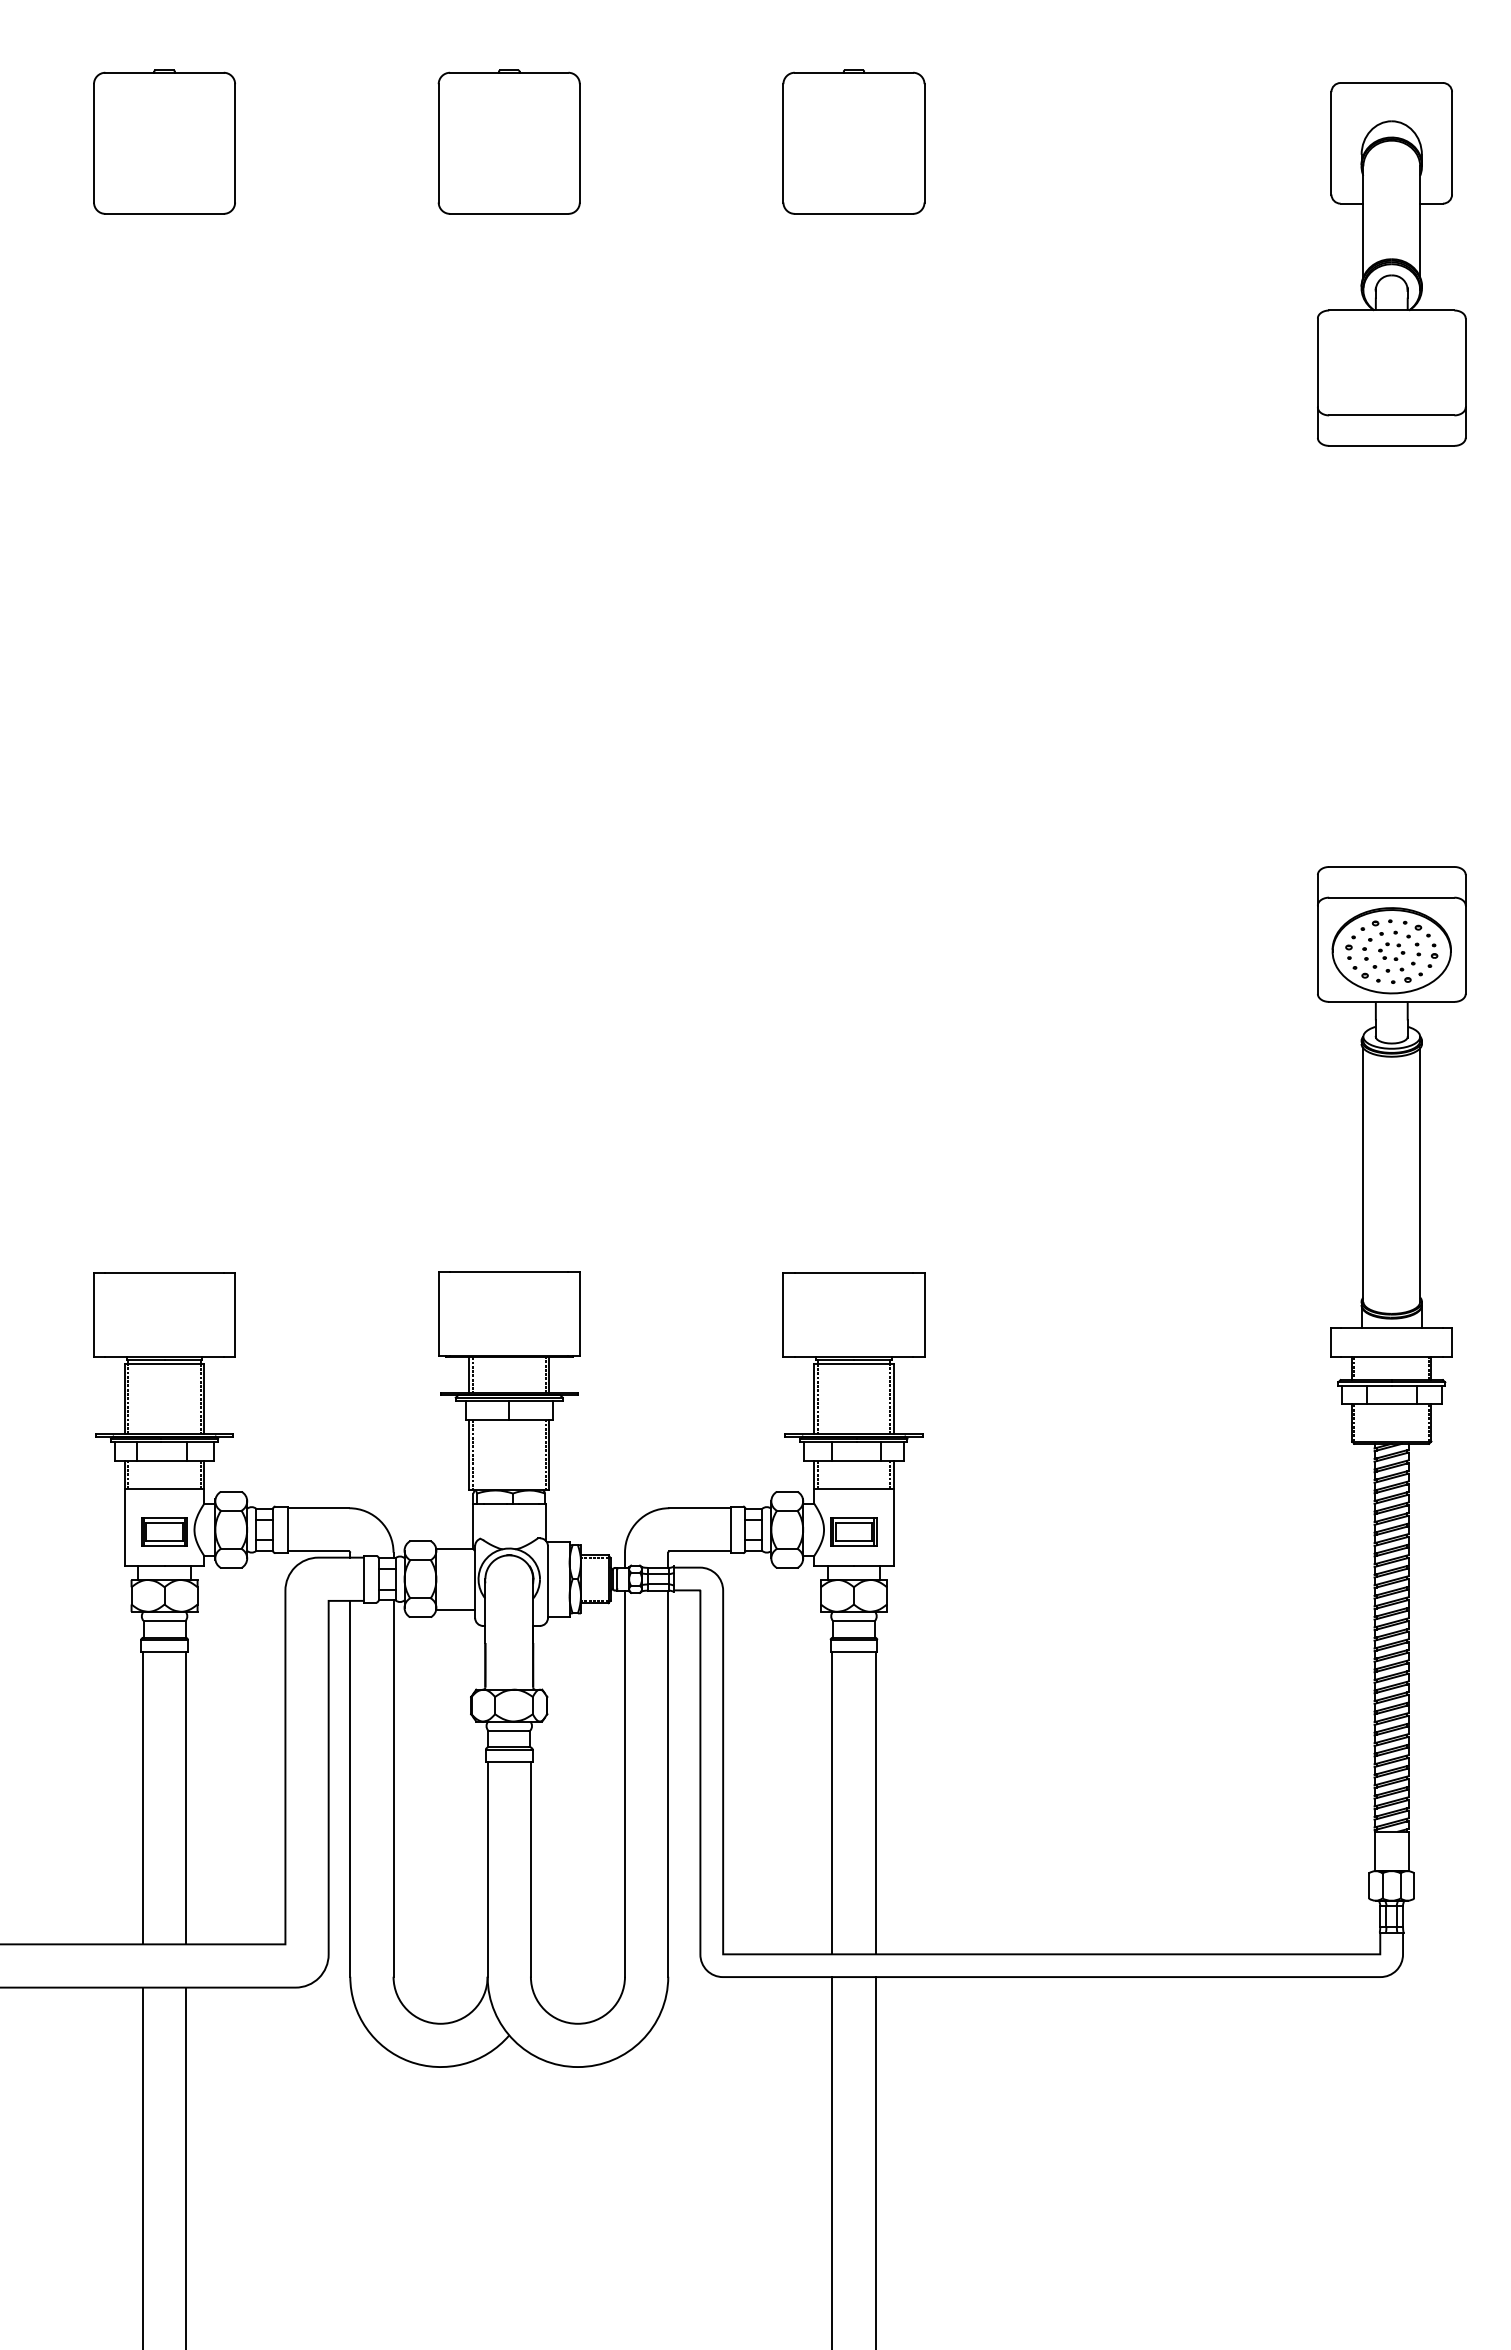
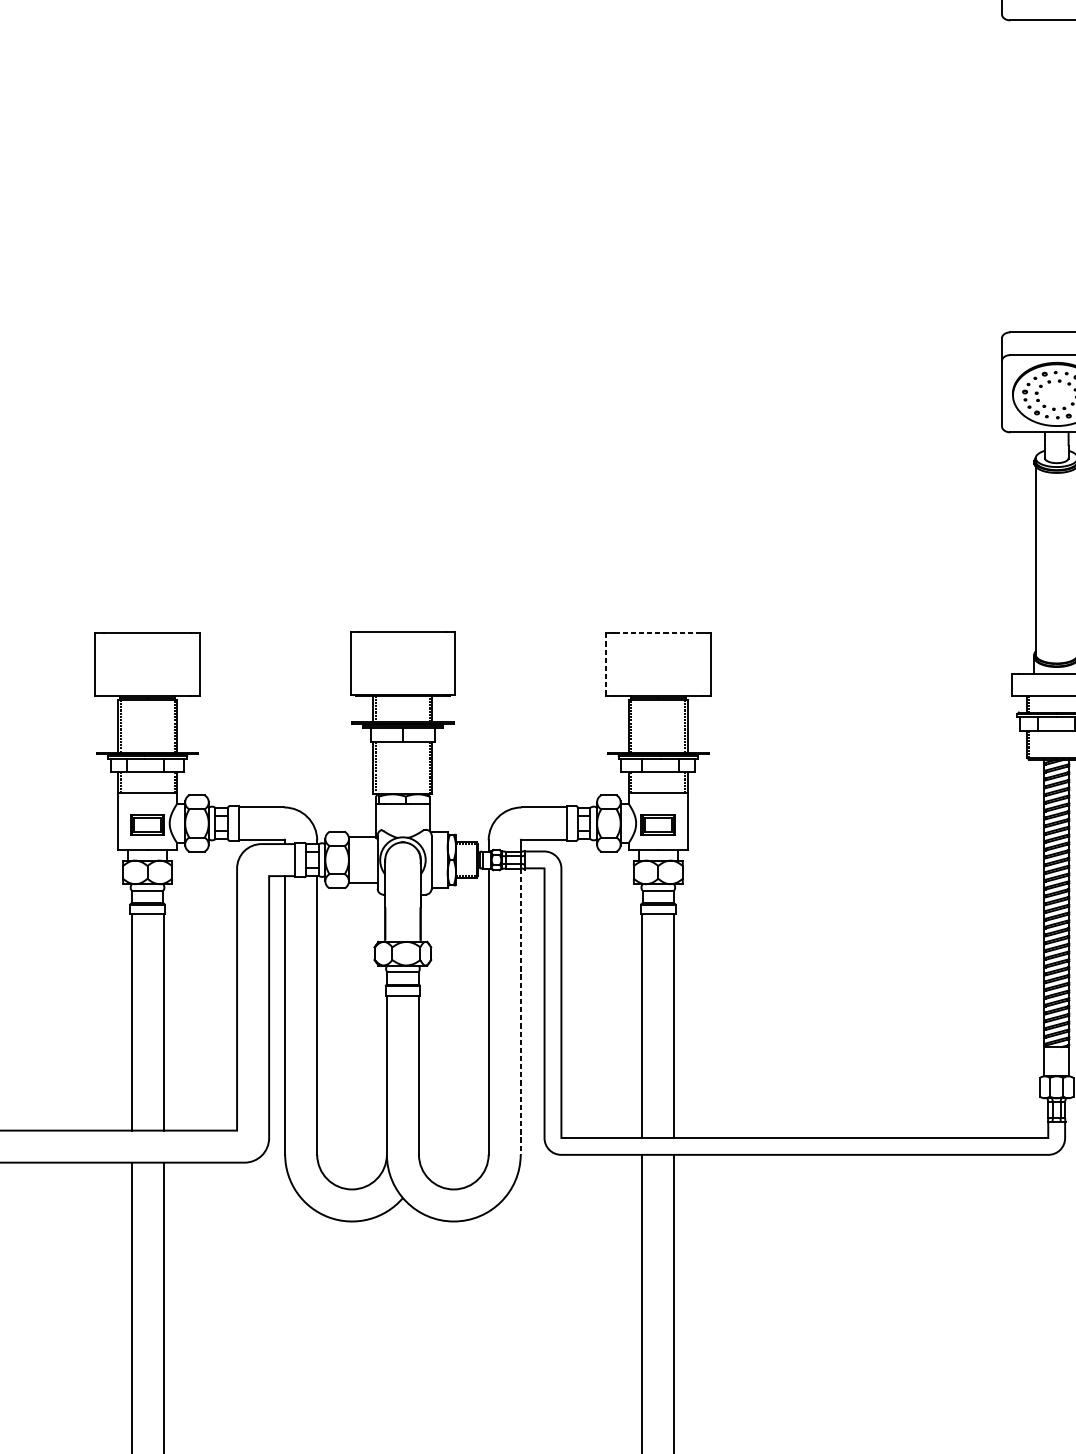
part: (1389, 945) -> (1055, 390), removed
line: (854, 1273) -> (658, 633), solid -> dashed
line: (783, 1315) -> (606, 664), solid -> dashed
line: (668, 1784) -> (520, 1012), solid -> dashed

